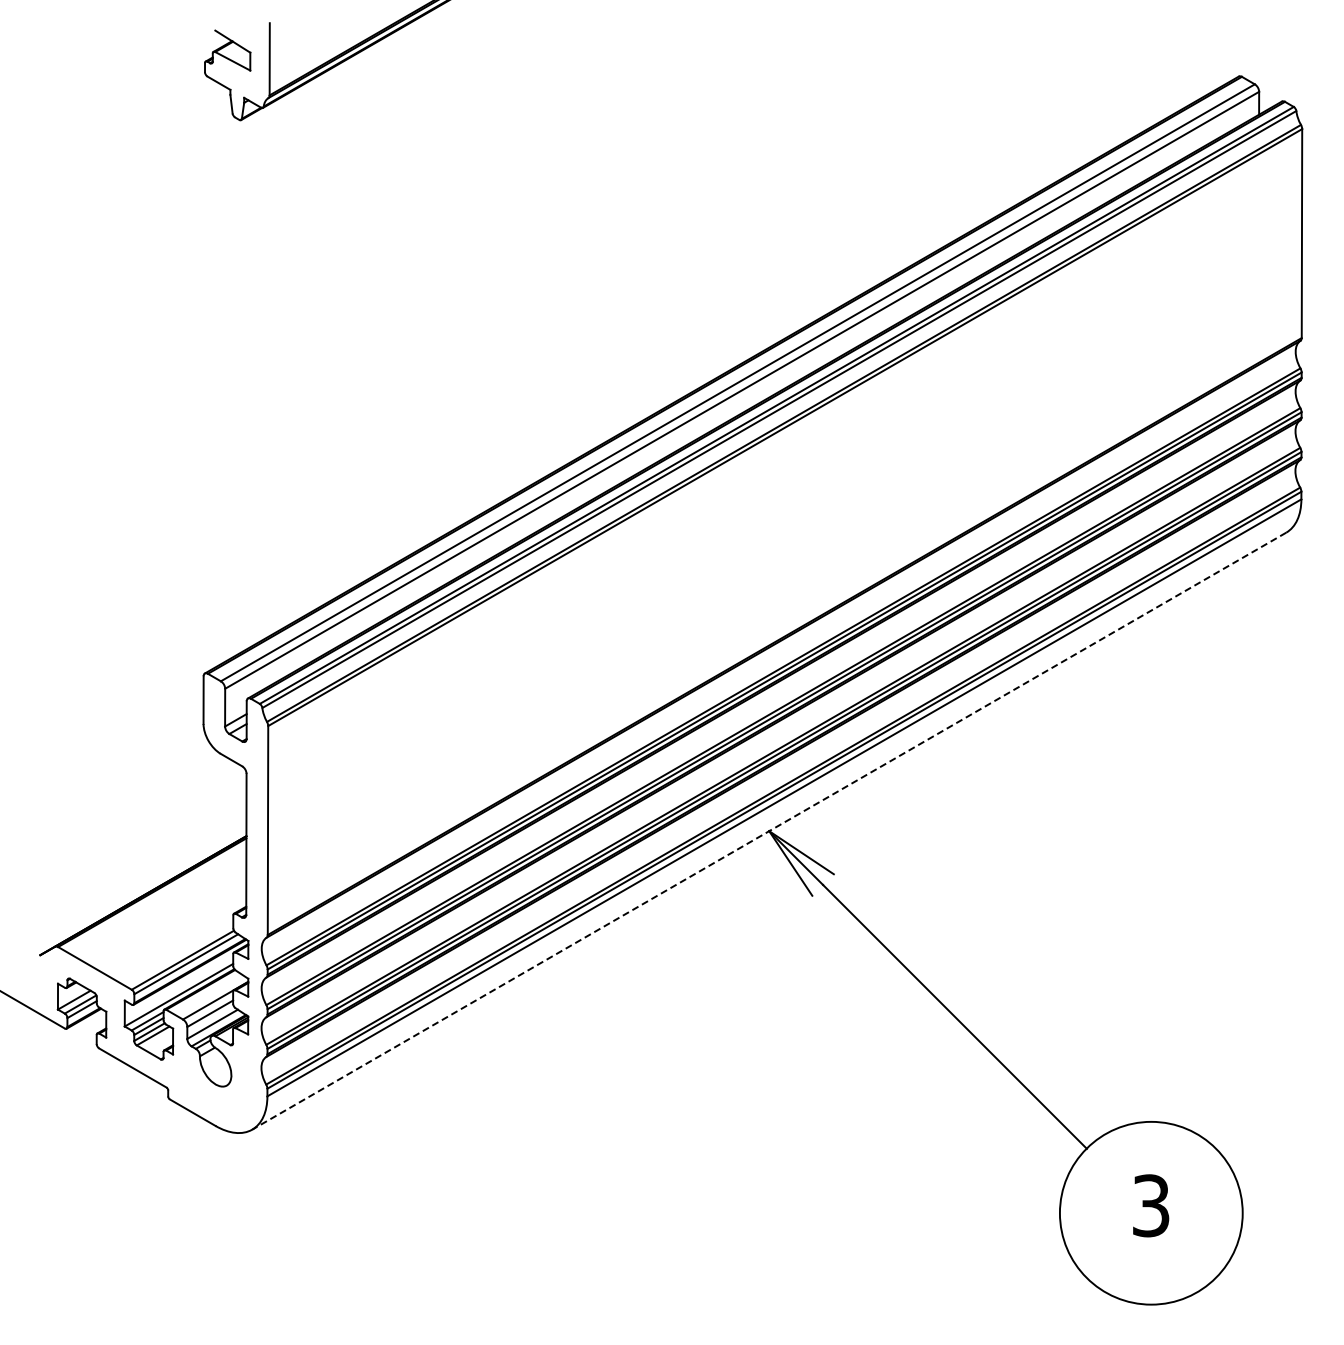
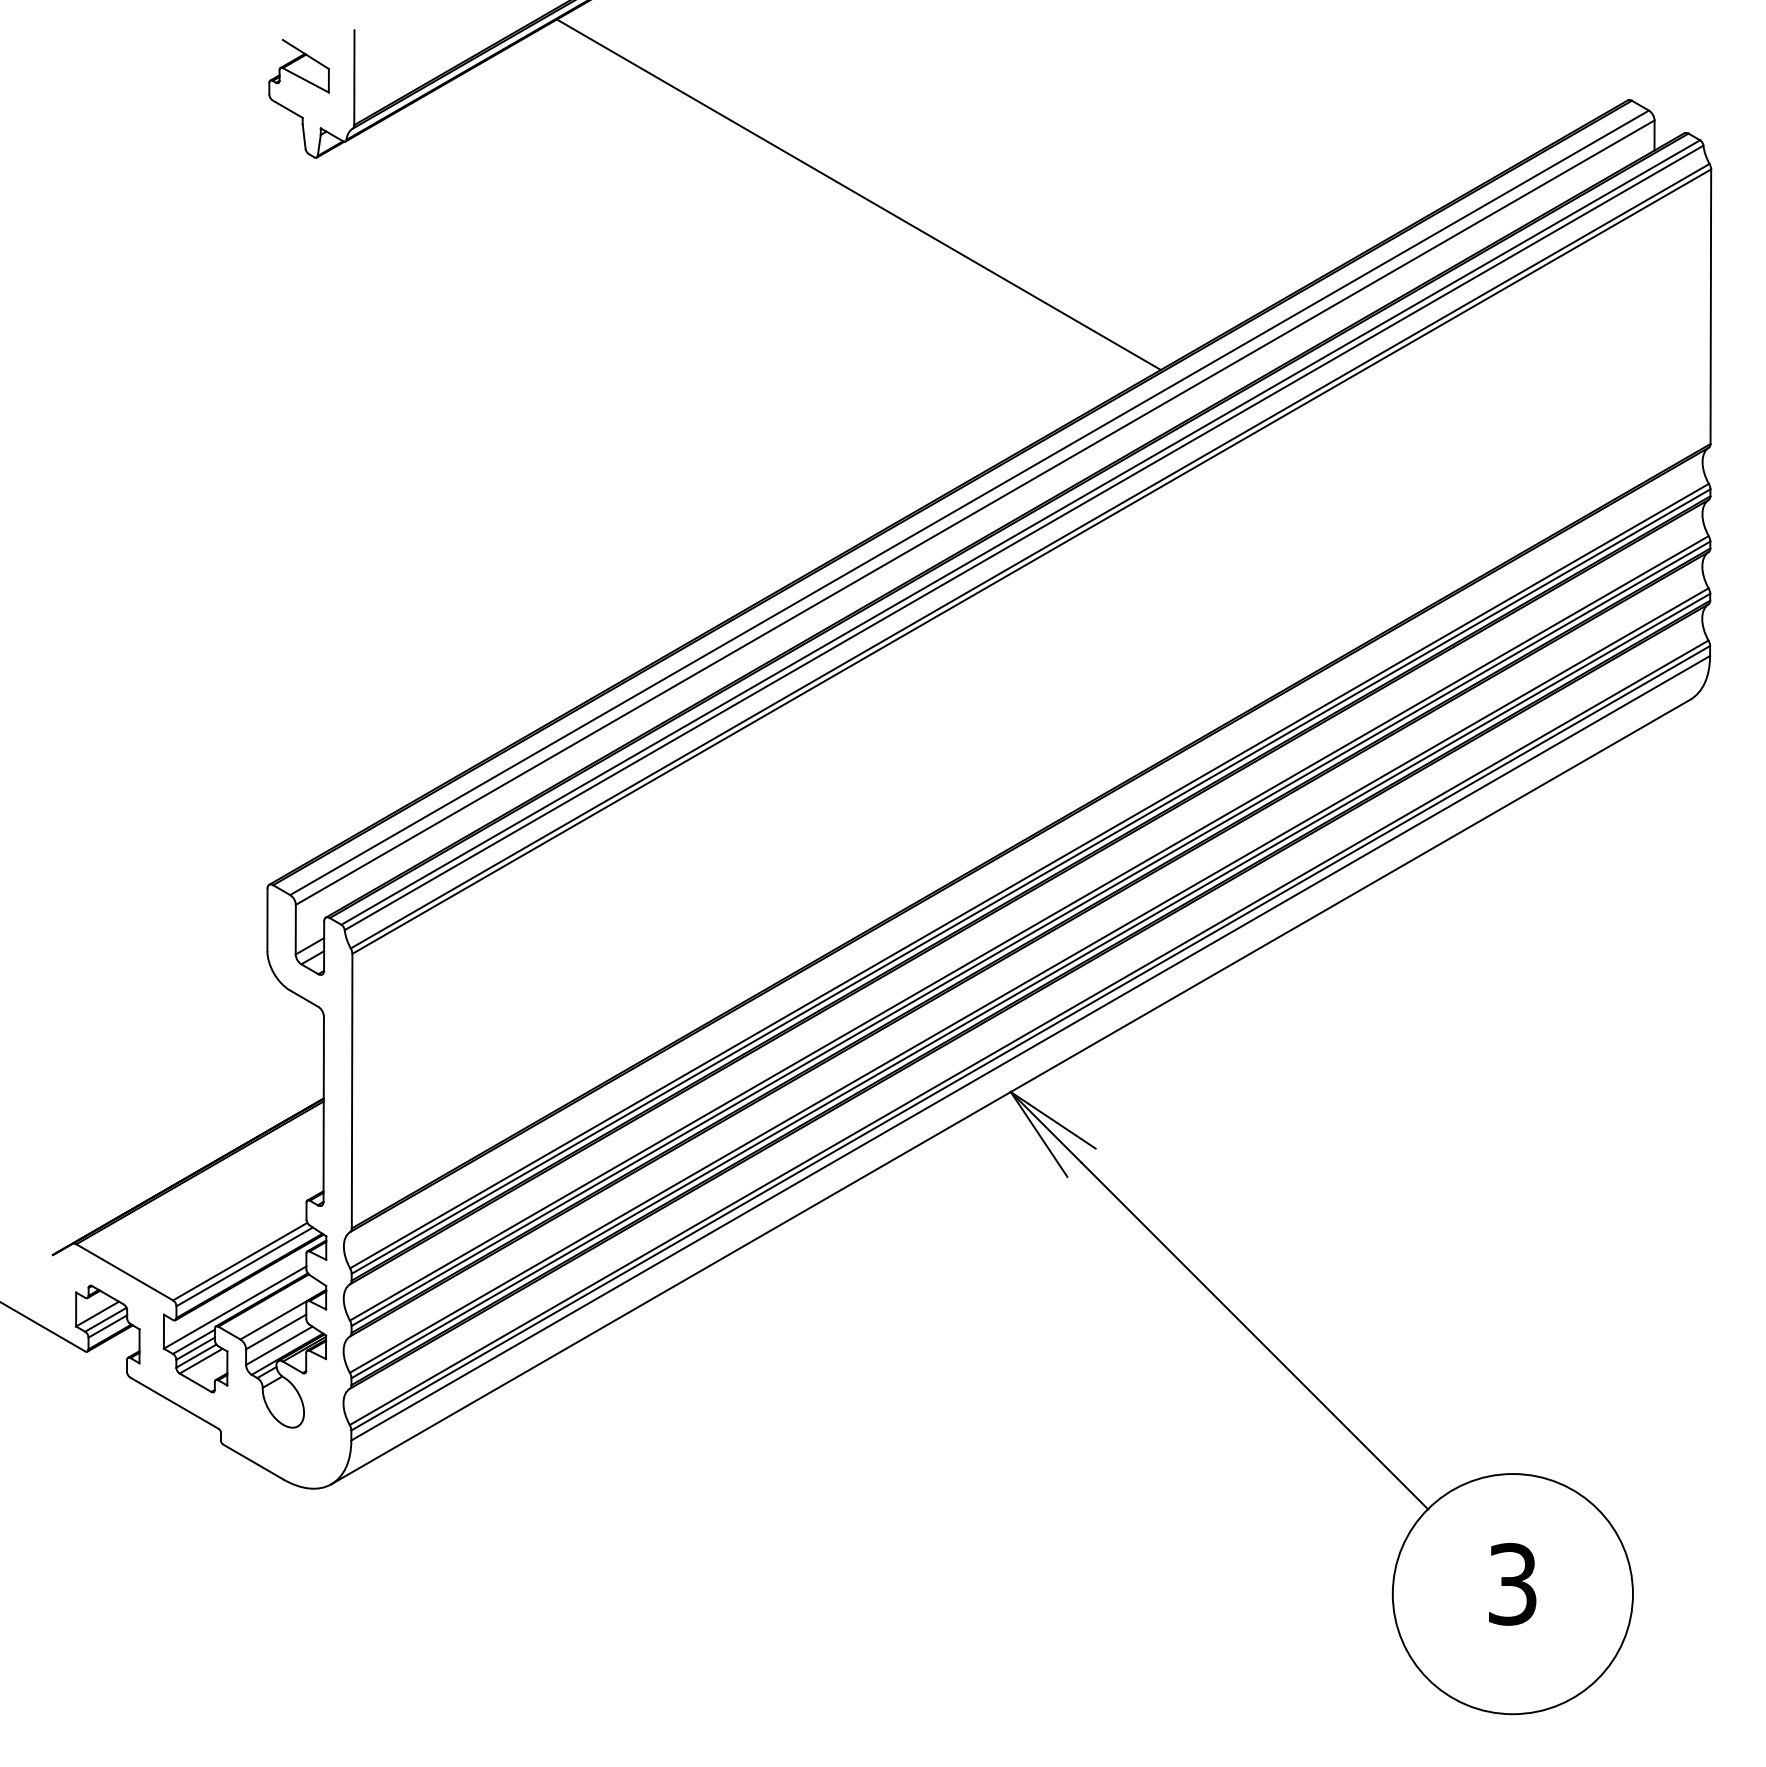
line: (653, 148) -> (858, 194), added
line: (769, 831) -> (1011, 1092), dashed -> solid

